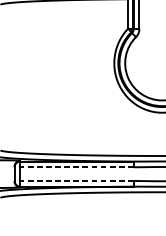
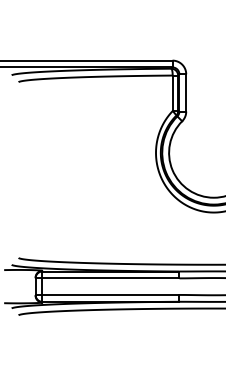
line: (74, 167) -> (107, 278), dashed -> solid
line: (74, 180) -> (107, 294), dashed -> solid

